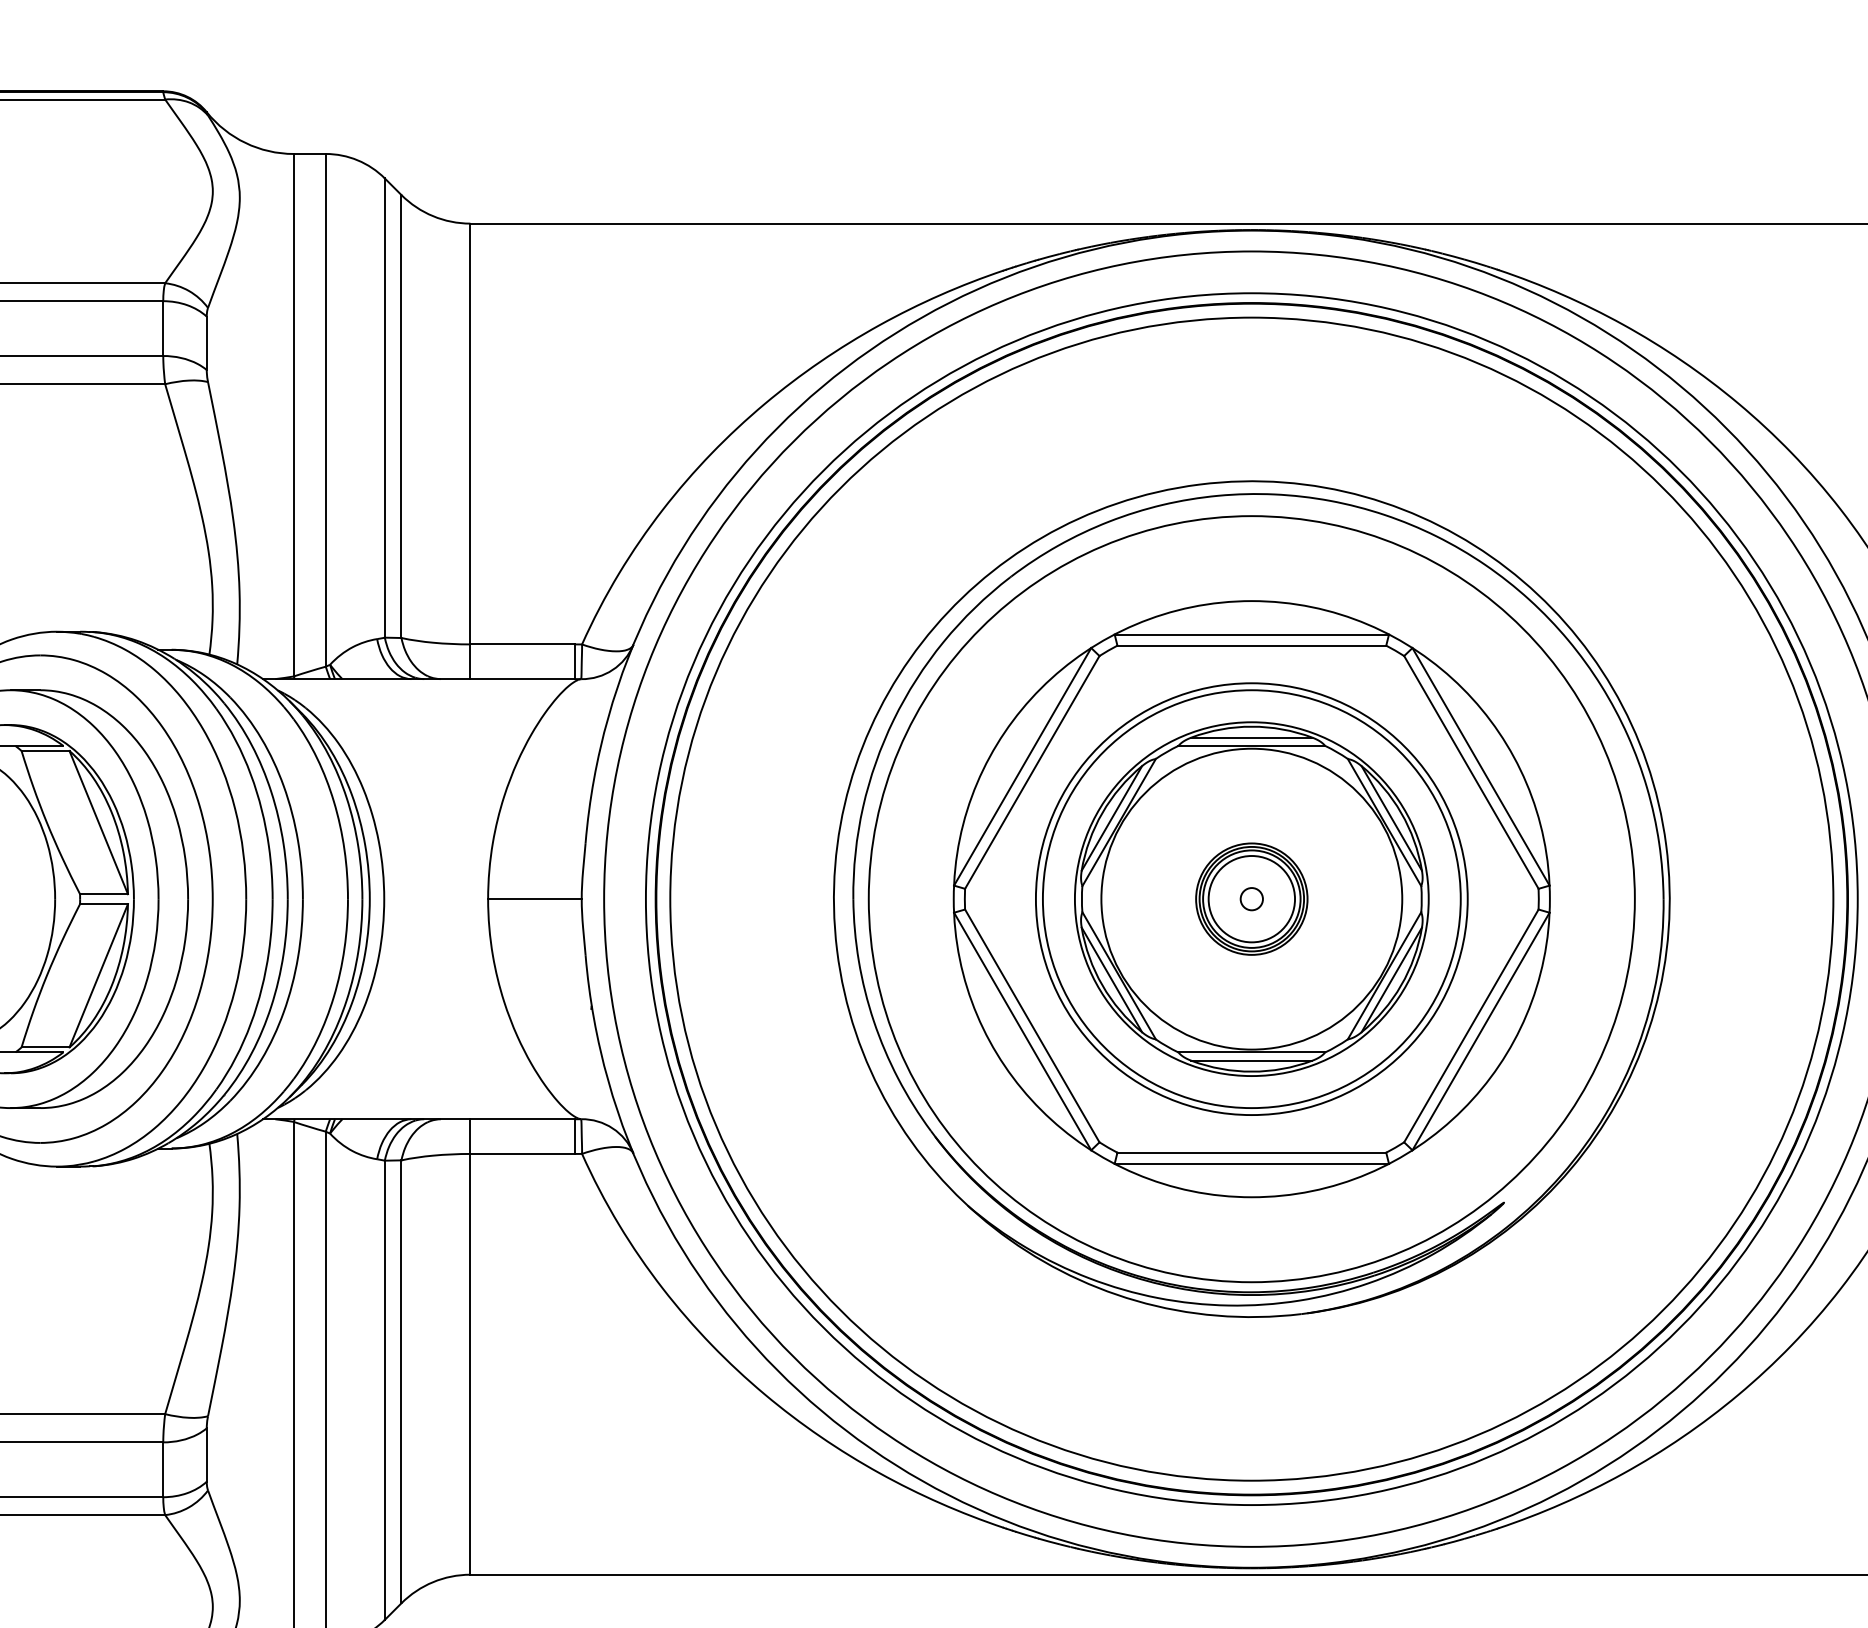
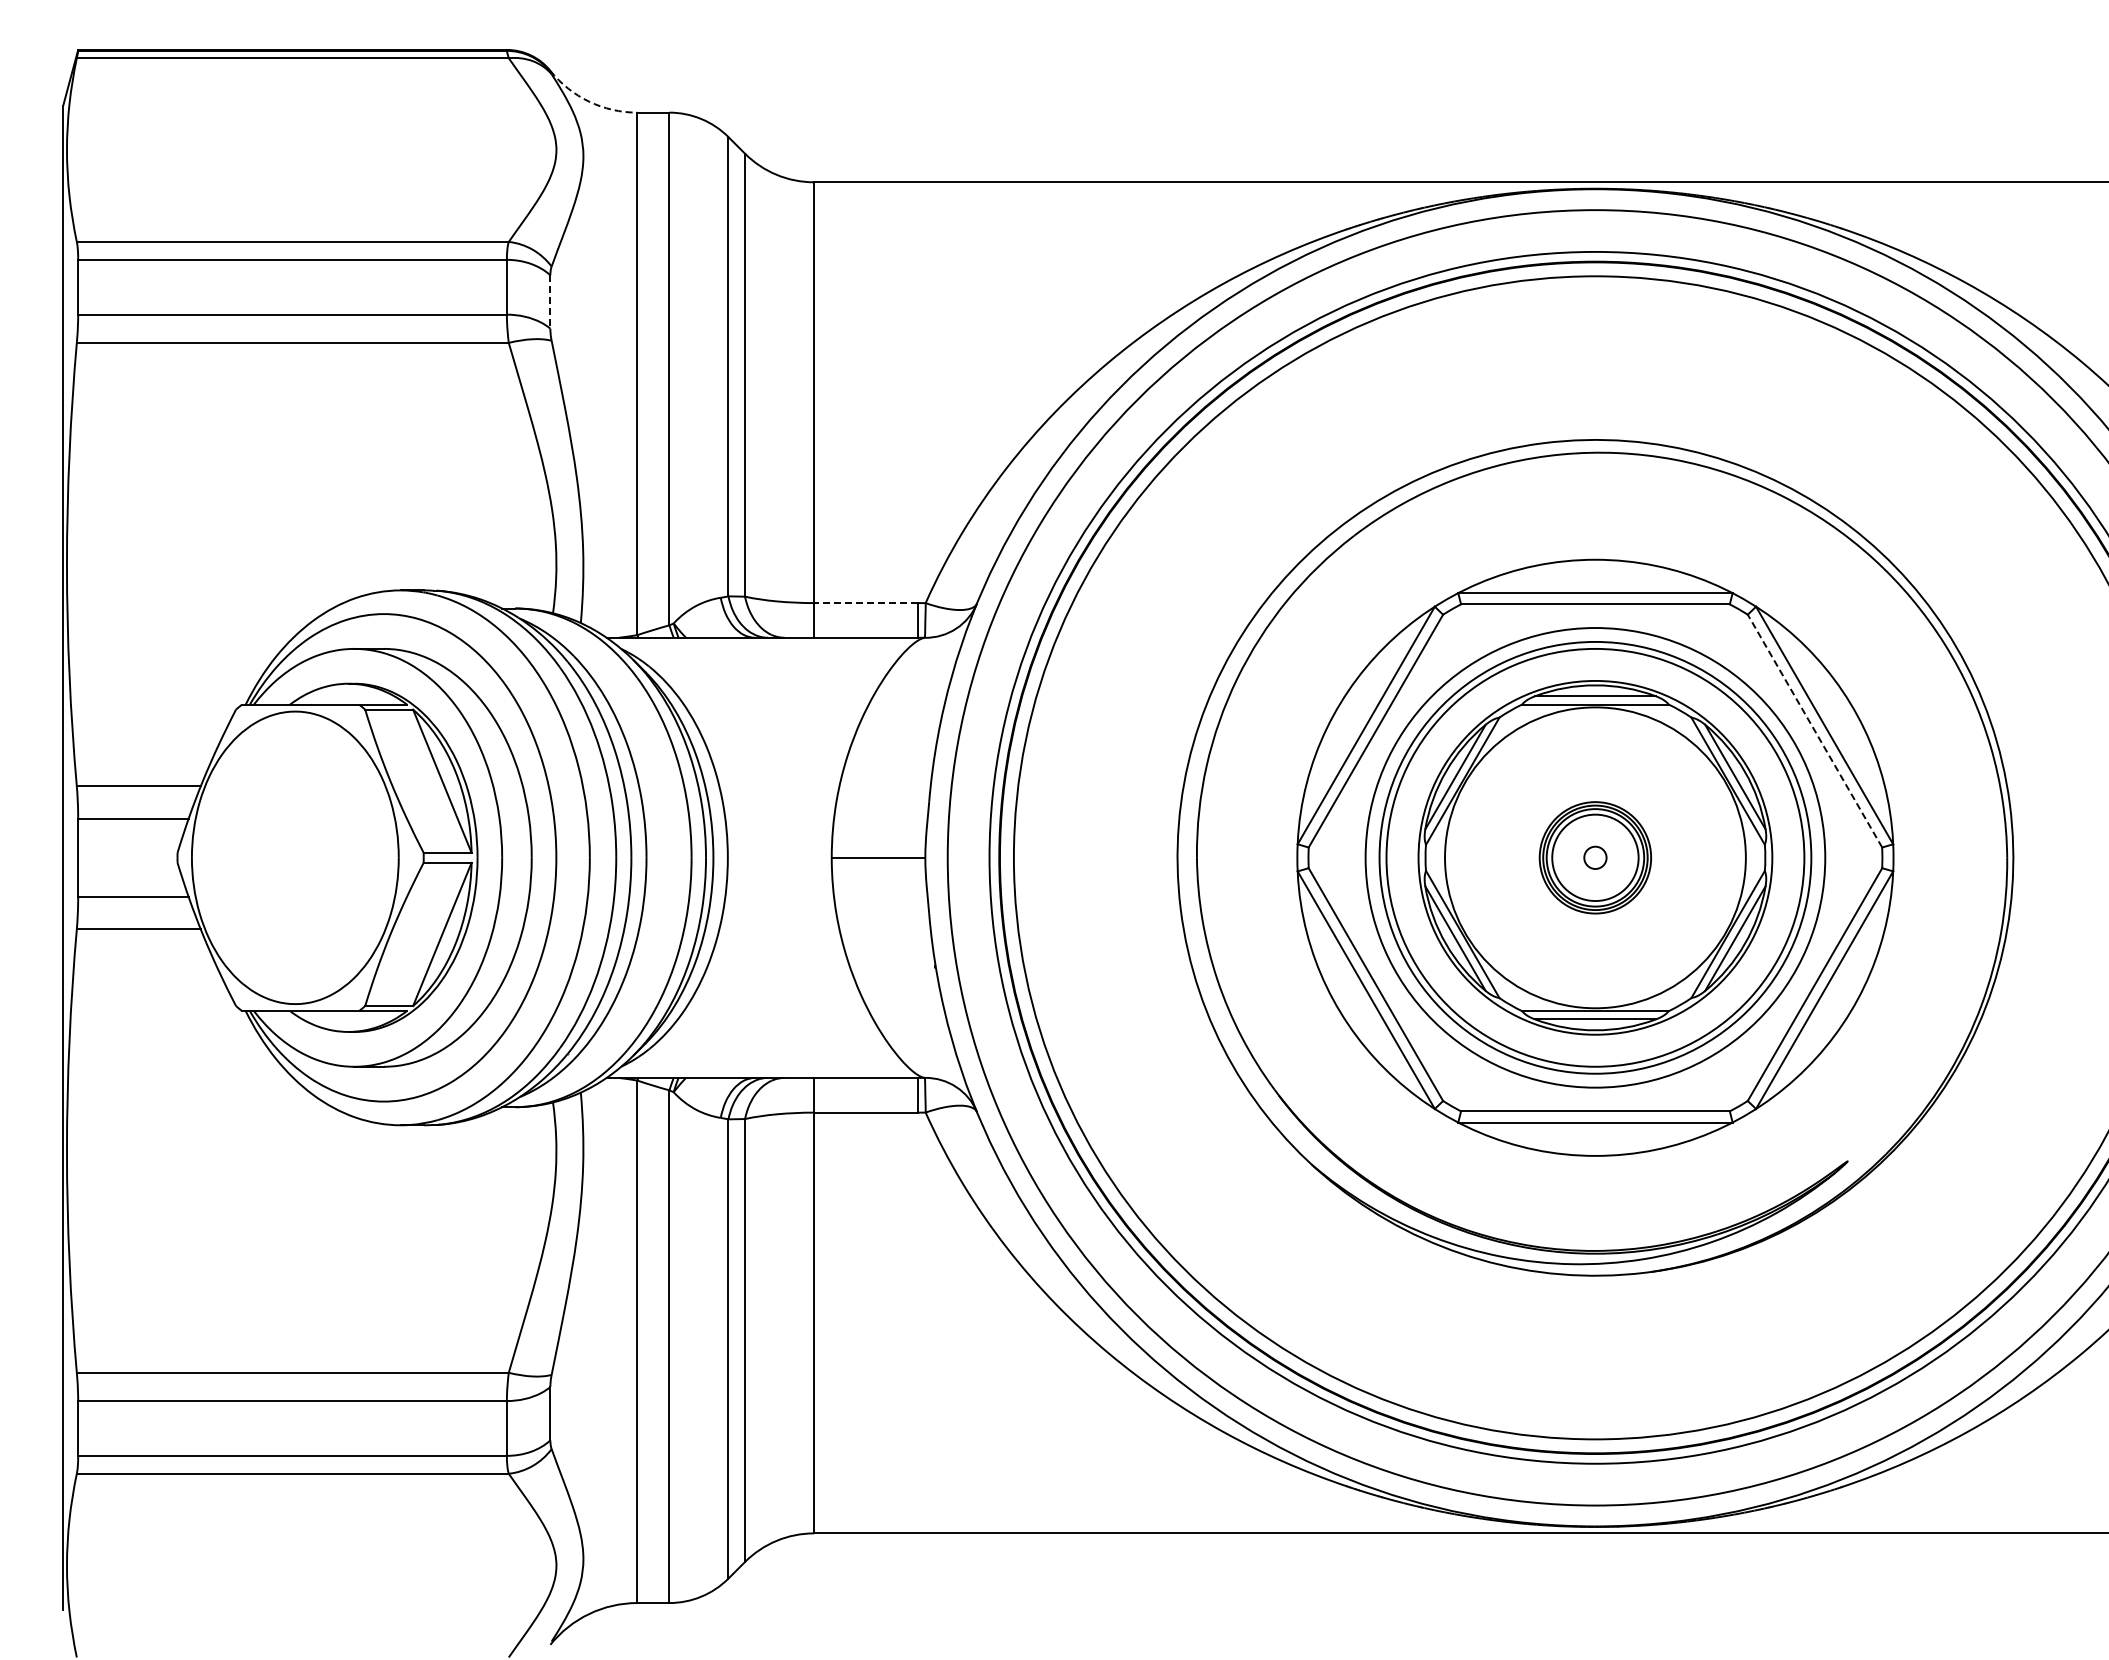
arc: (245, 142) -> (589, 101), solid -> dashed
line: (206, 343) -> (550, 302), solid -> dashed
line: (521, 644) -> (865, 603), solid -> dashed
line: (1470, 771) -> (1814, 730), solid -> dashed
circle: (1251, 898) -> (1595, 857), size x0.6

